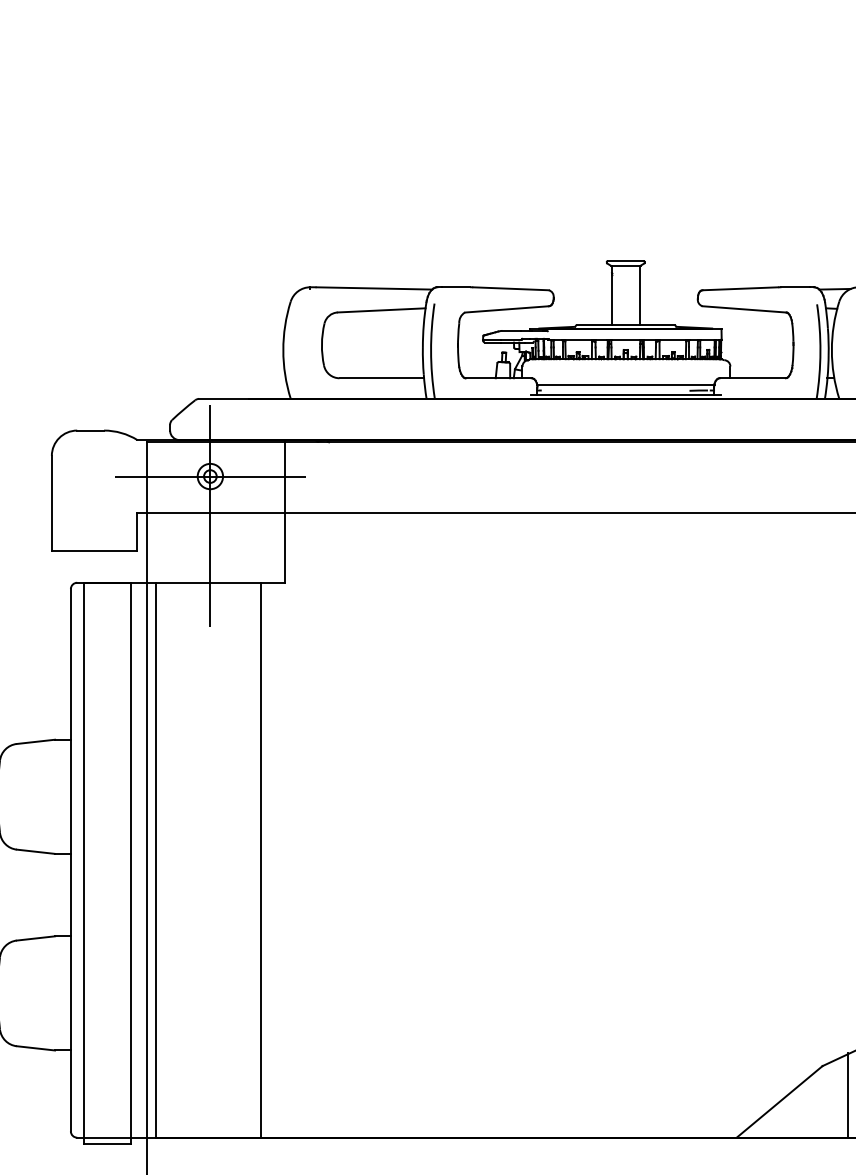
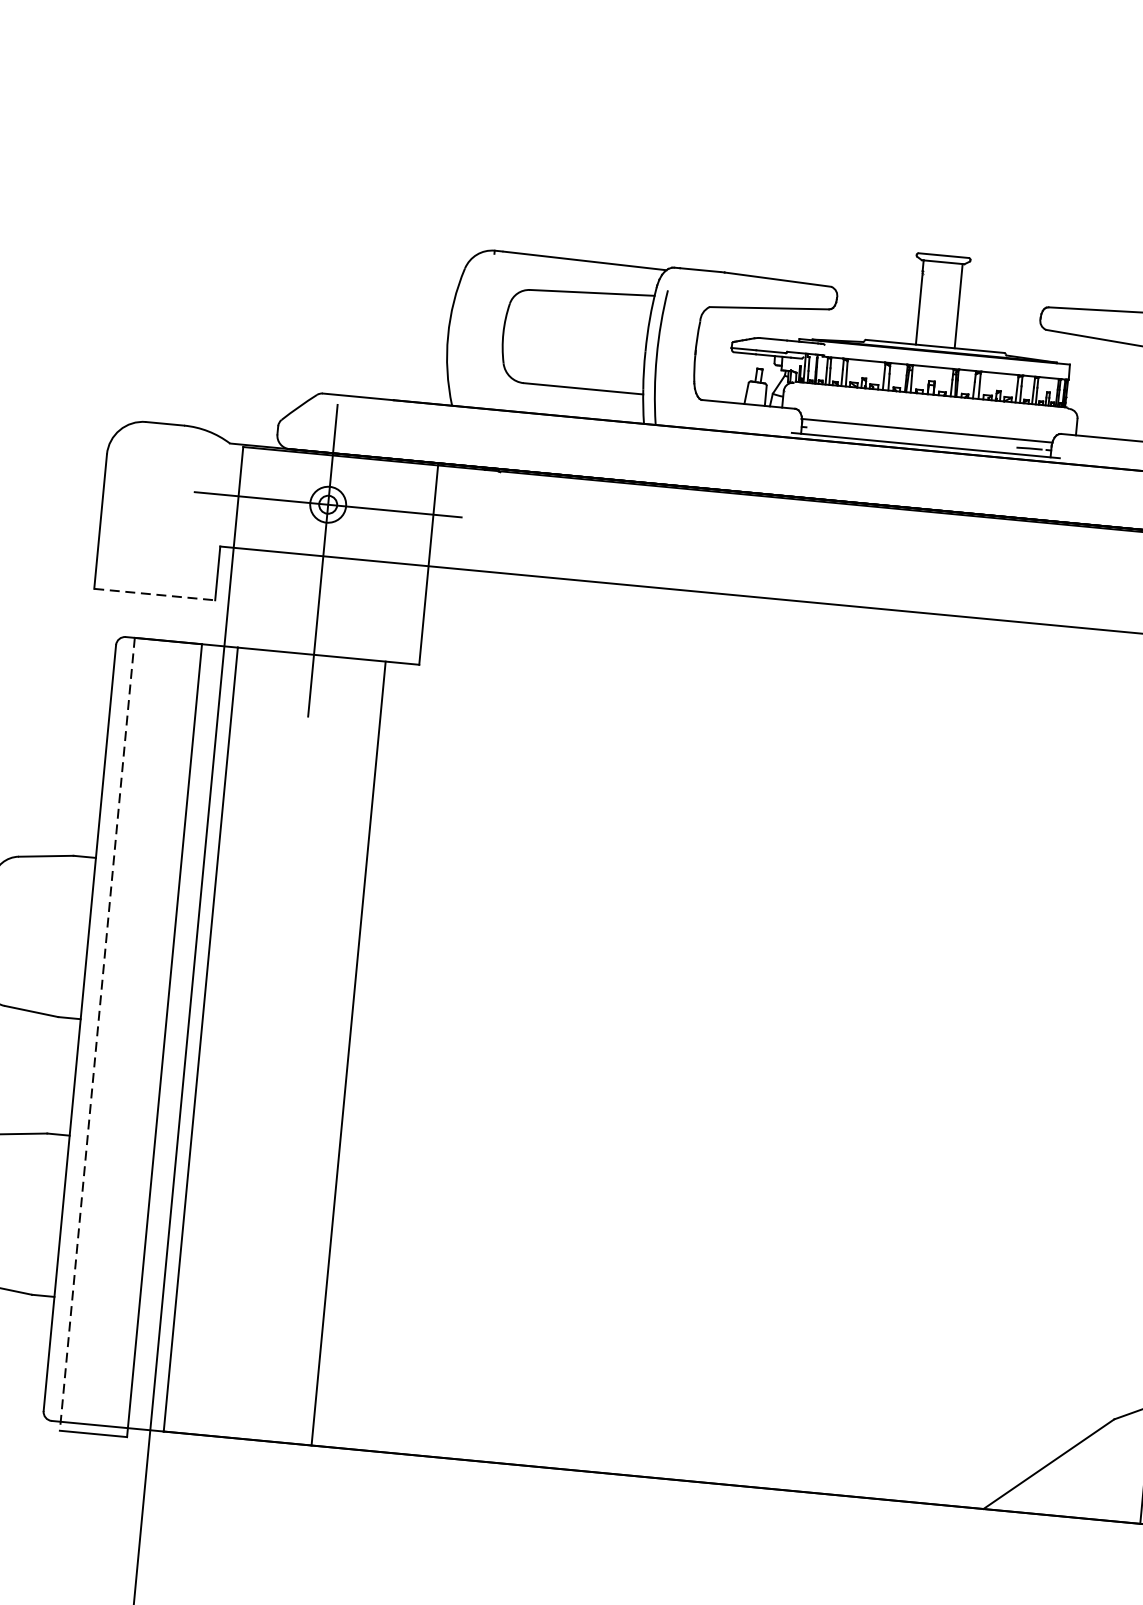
line: (94, 551) -> (154, 595), solid -> dashed
line: (83, 863) -> (97, 1034), solid -> dashed

